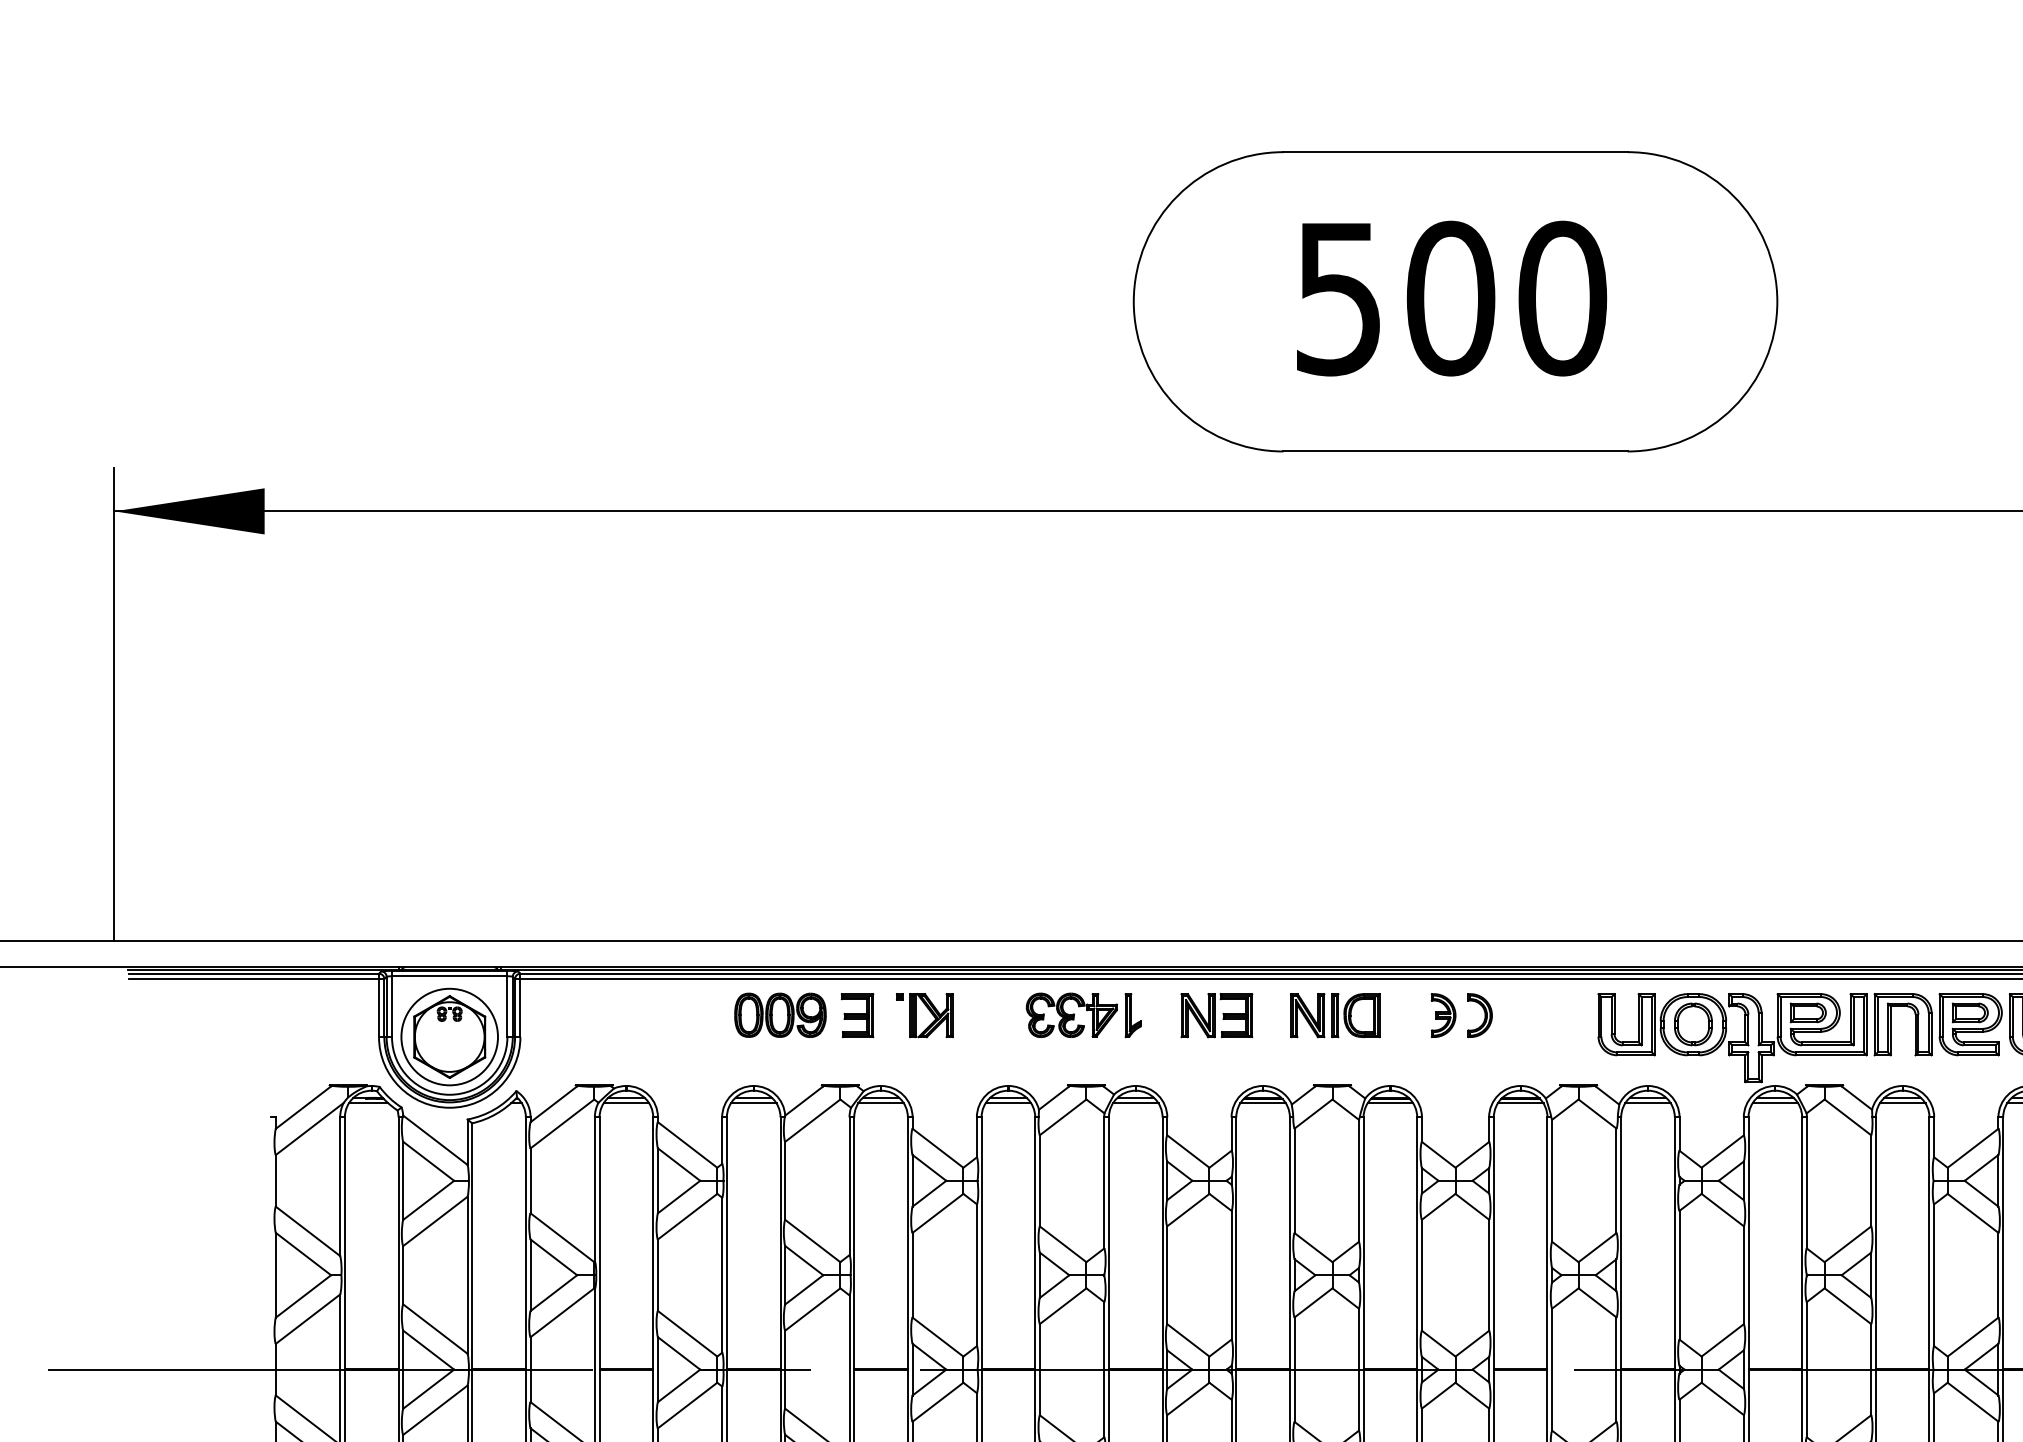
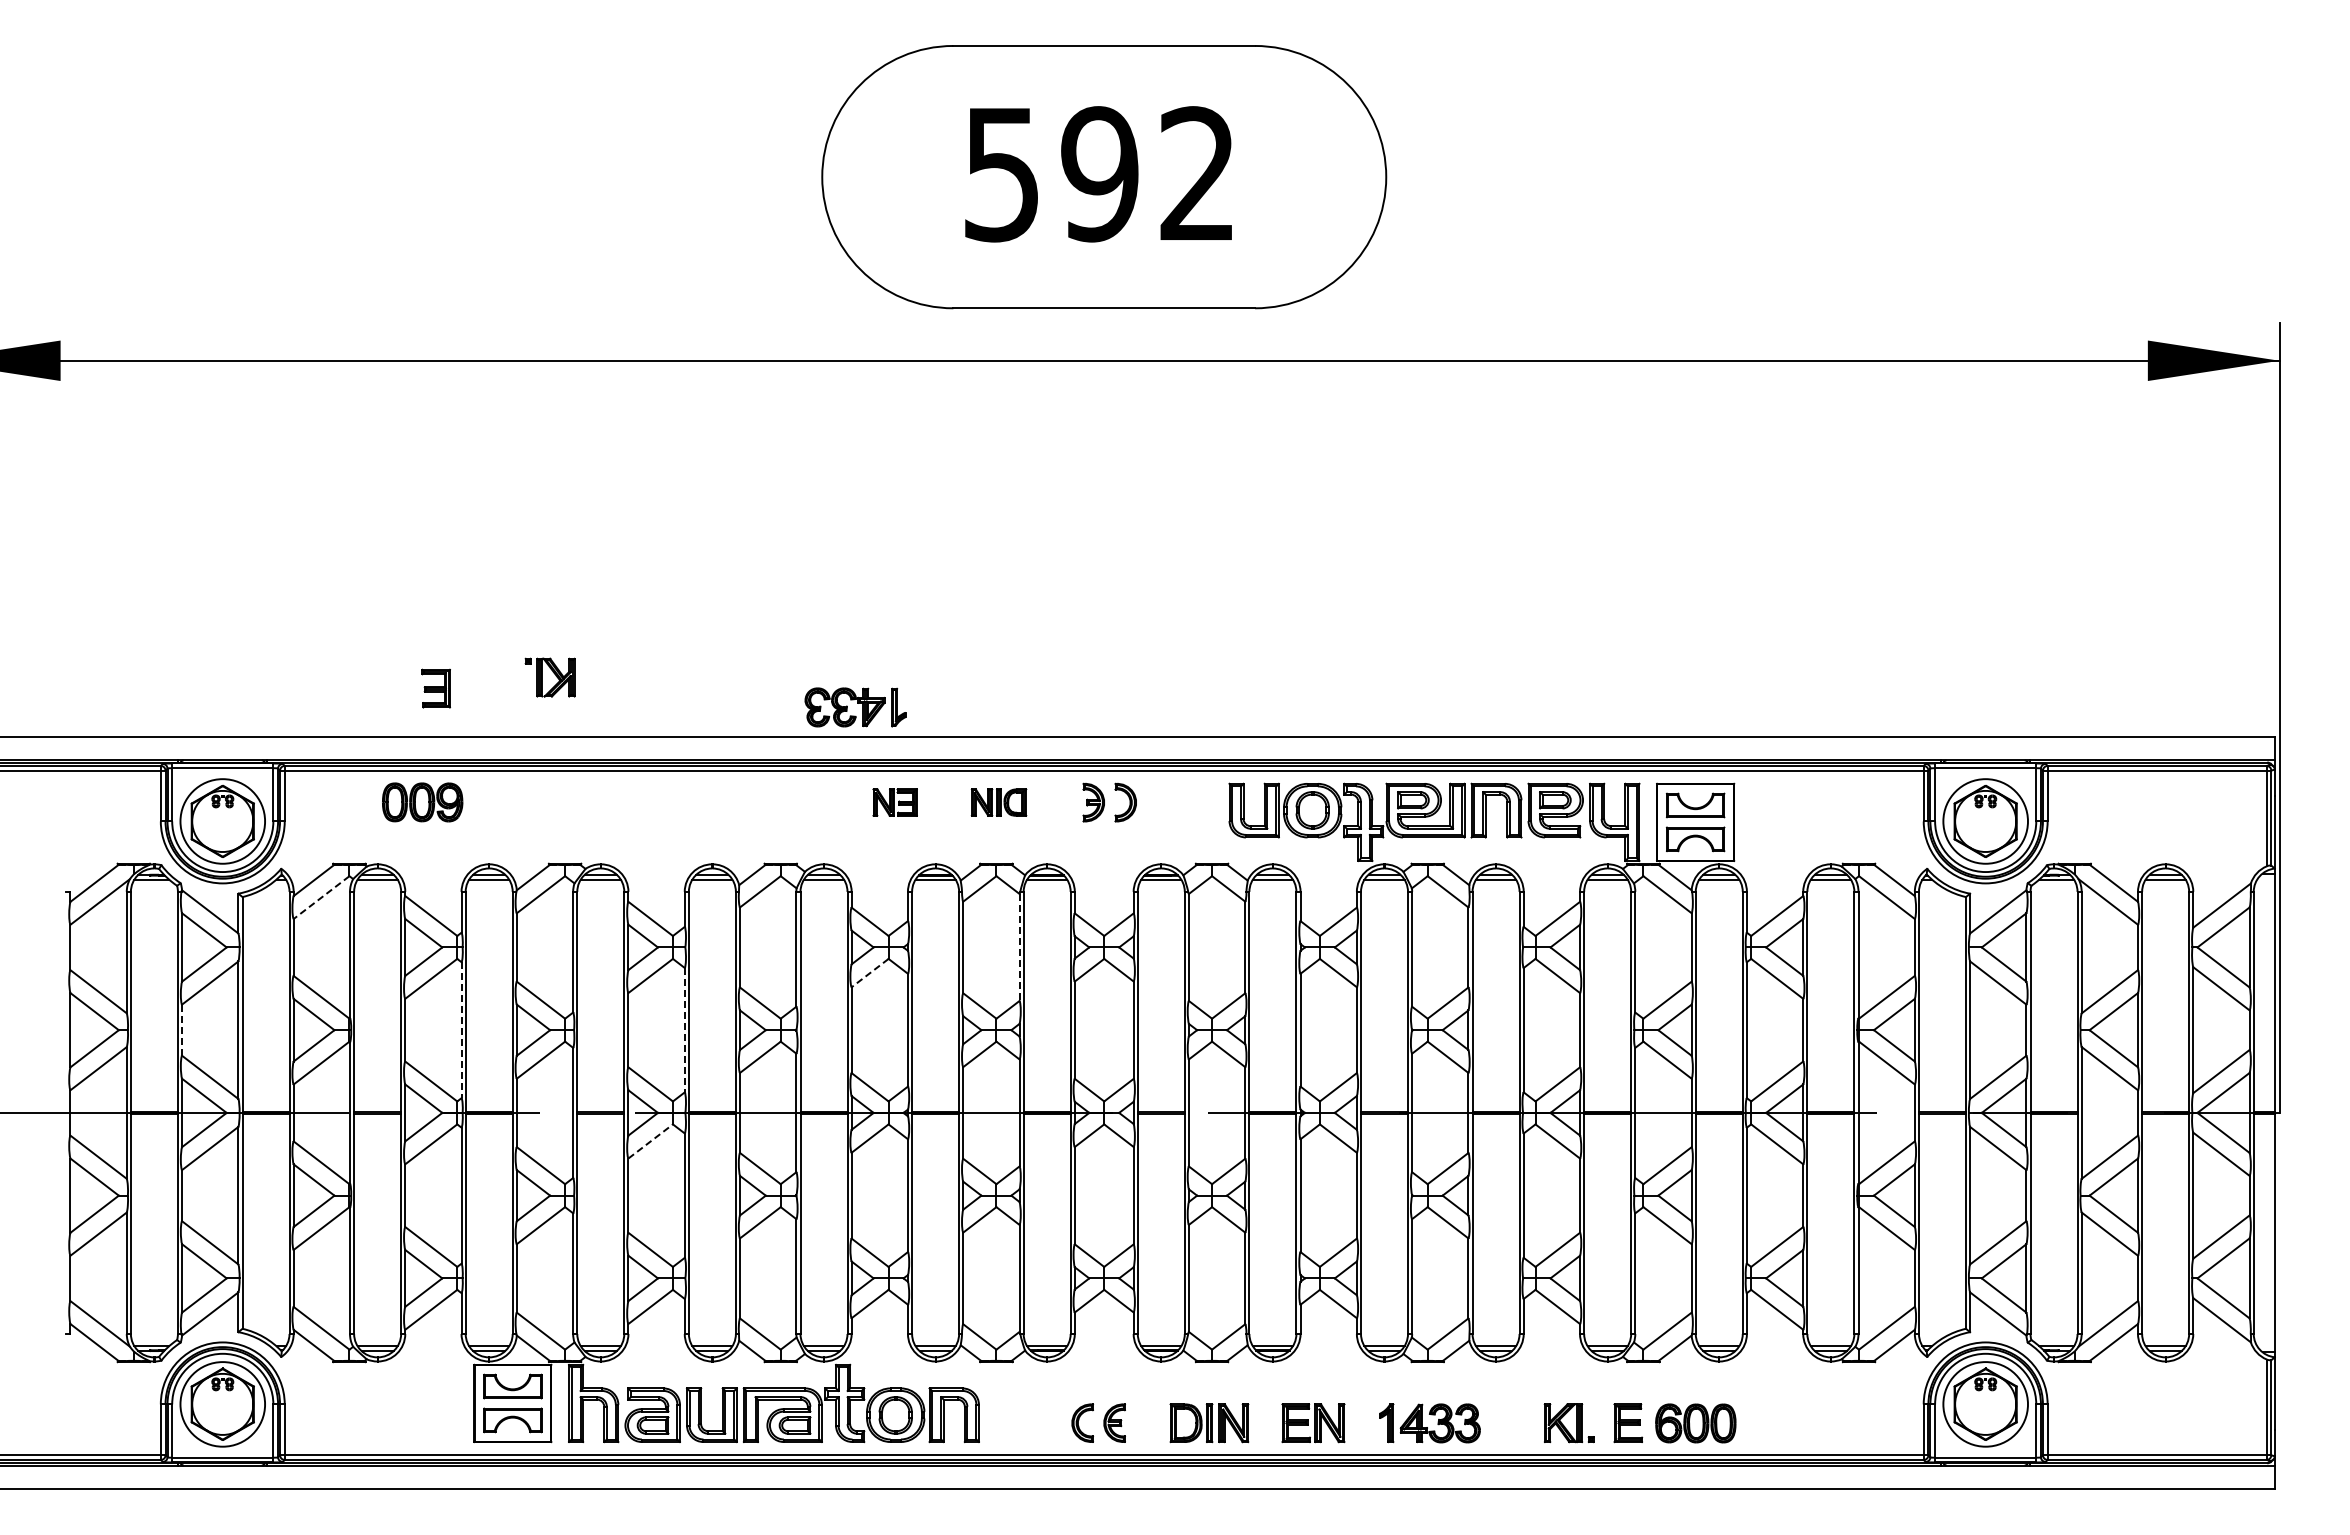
text: (1507, 298) -> (1149, 174), 500 -> 592
part: (780, 1015) -> (422, 802), moved
part: (856, 1015) -> (435, 688), moved
part: (924, 1015) -> (549, 677), moved
part: (1083, 1015) -> (855, 707), moved
part: (1217, 1015) -> (895, 802), size x0.7
part: (1334, 1015) -> (998, 802), size x0.7
line: (562, 1123) -> (321, 897), solid -> dashed
line: (1358, 1180) -> (1019, 947), solid -> dashed
line: (1187, 1210) -> (869, 973), solid -> dashed
line: (403, 1275) -> (182, 1030), solid -> dashed
line: (722, 1275) -> (461, 1030), solid -> dashed
line: (976, 1275) -> (684, 1030), solid -> dashed
line: (938, 1402) -> (651, 1141), solid -> dashed

